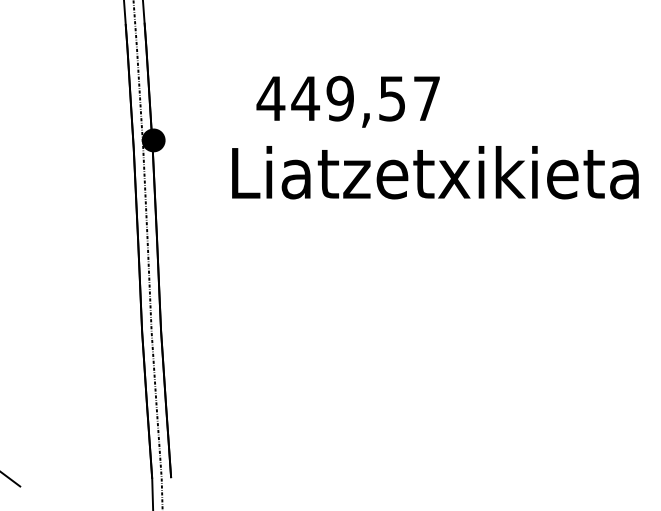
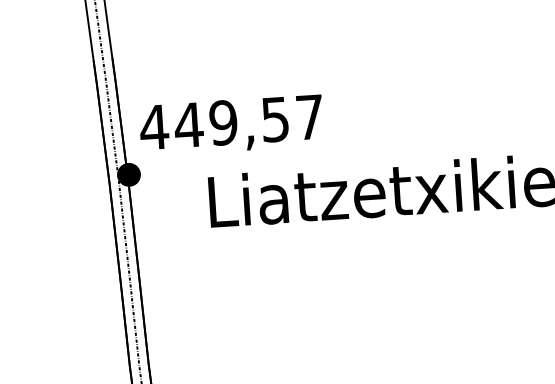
text: (347, 101) -> (230, 125), moved

